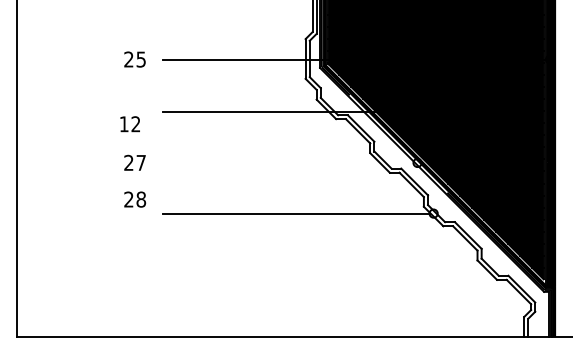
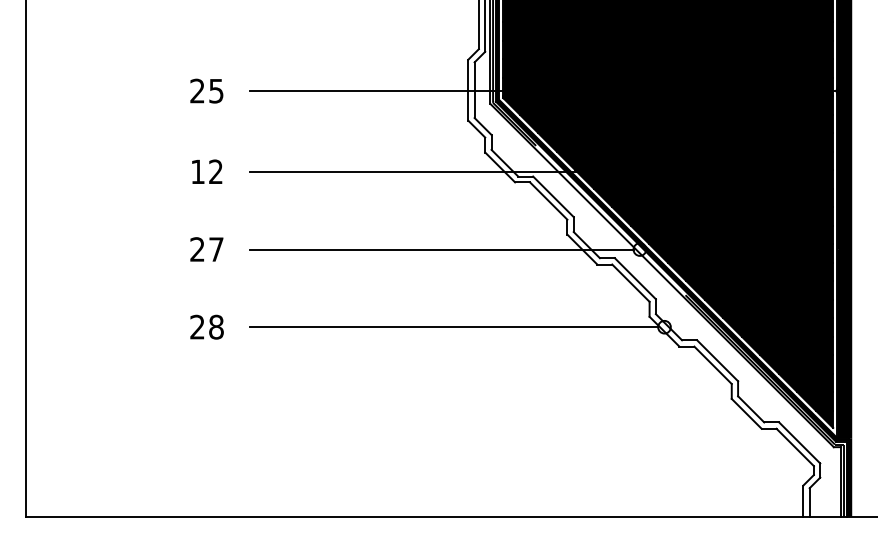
text: (129, 124) -> (206, 172), moved
line: (288, 162) -> (442, 248), added
text: (135, 199) -> (207, 327), moved

